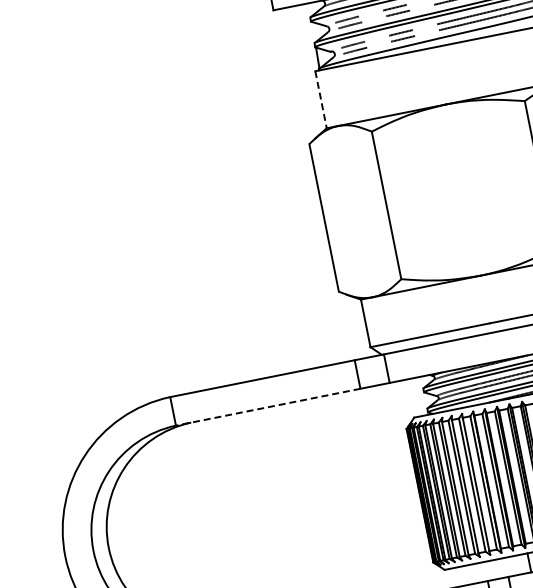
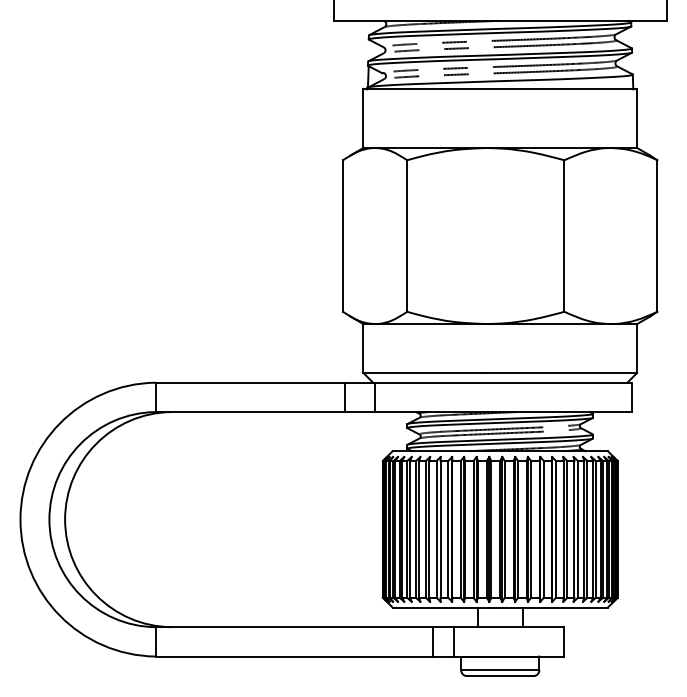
line: (321, 100) -> (363, 119), dashed -> solid
line: (268, 407) -> (250, 412), dashed -> solid

